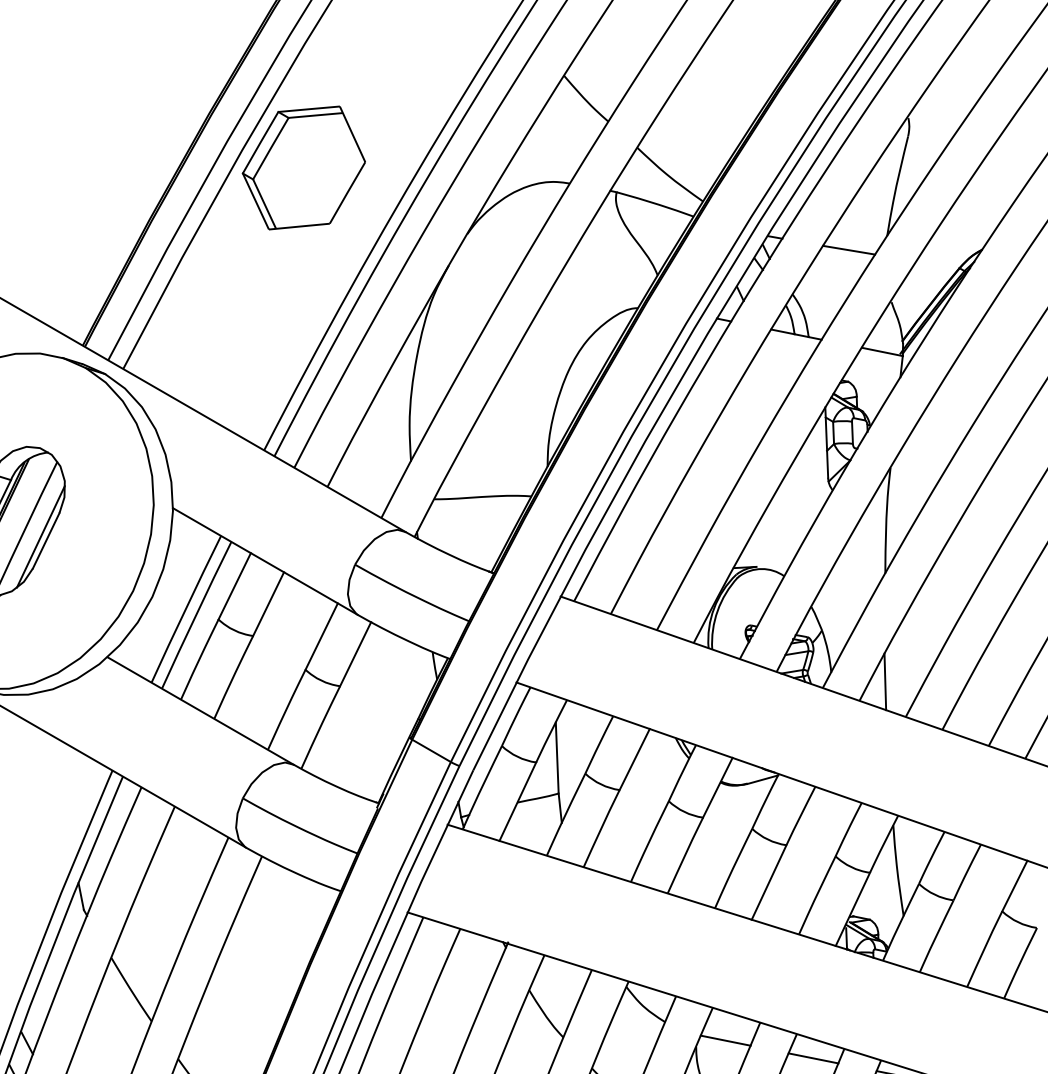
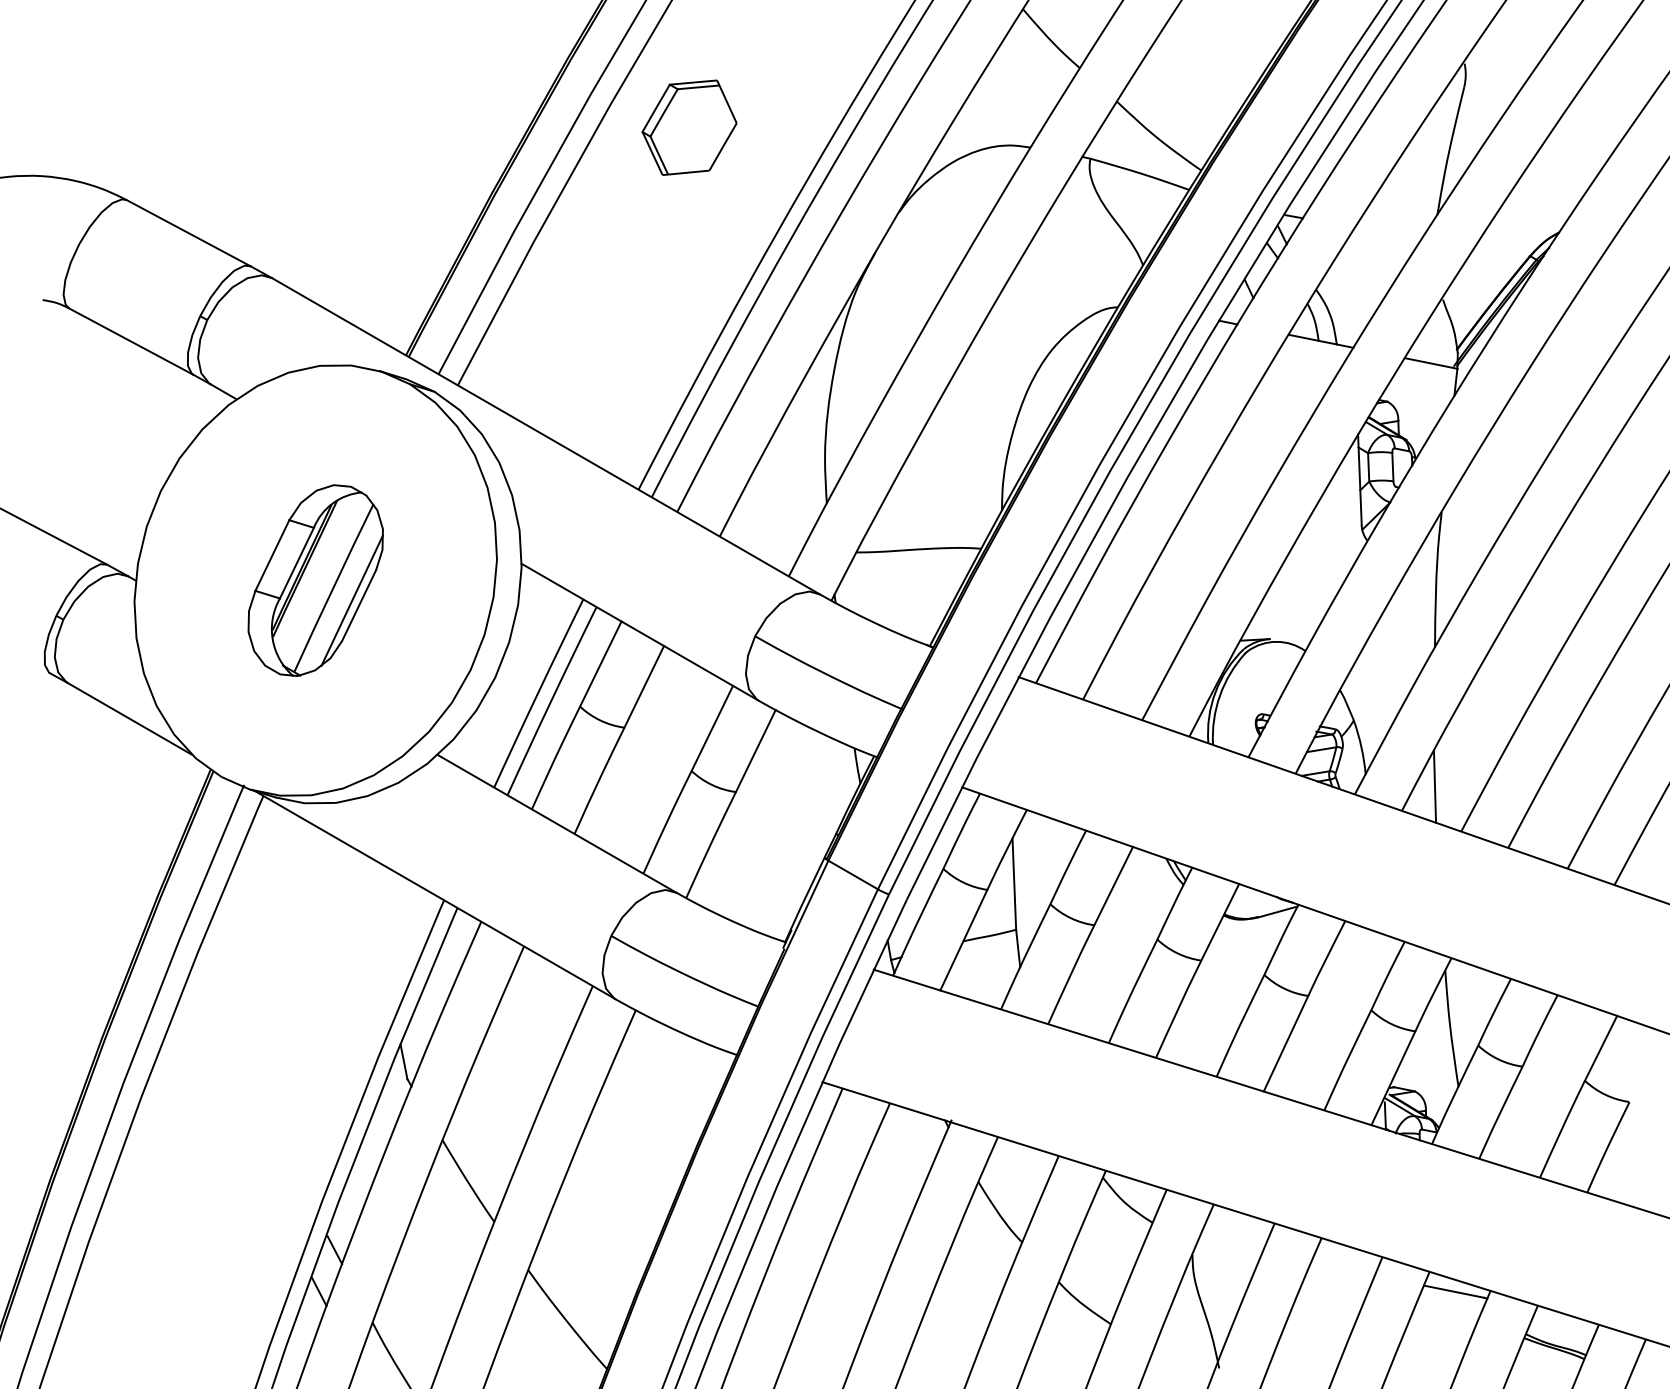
part: (303, 167) -> (689, 127), size x0.6
line: (849, 249) -> (1388, 232), removed
line: (725, 1040) -> (1230, 1246), removed
line: (813, 1057) -> (1342, 1268), removed

